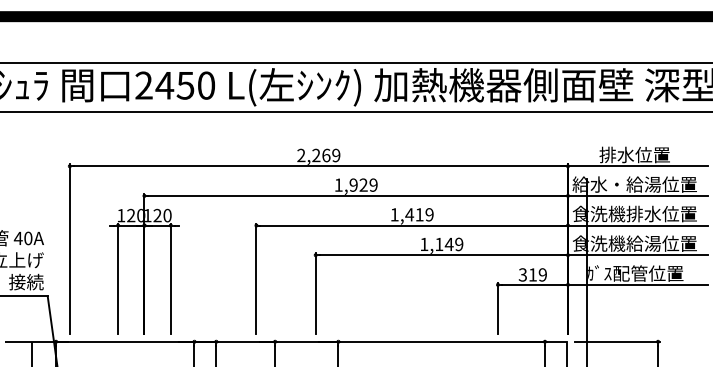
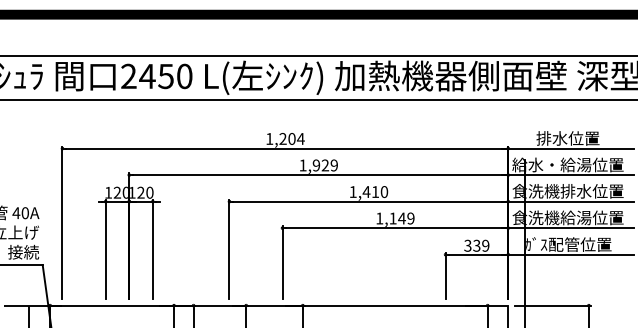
text: (319, 155) -> (285, 138), 2,269 -> 1,204
text: (429, 214) -> (384, 191), 1,419 -> 1,410
text: (532, 274) -> (476, 245), 319 -> 339

